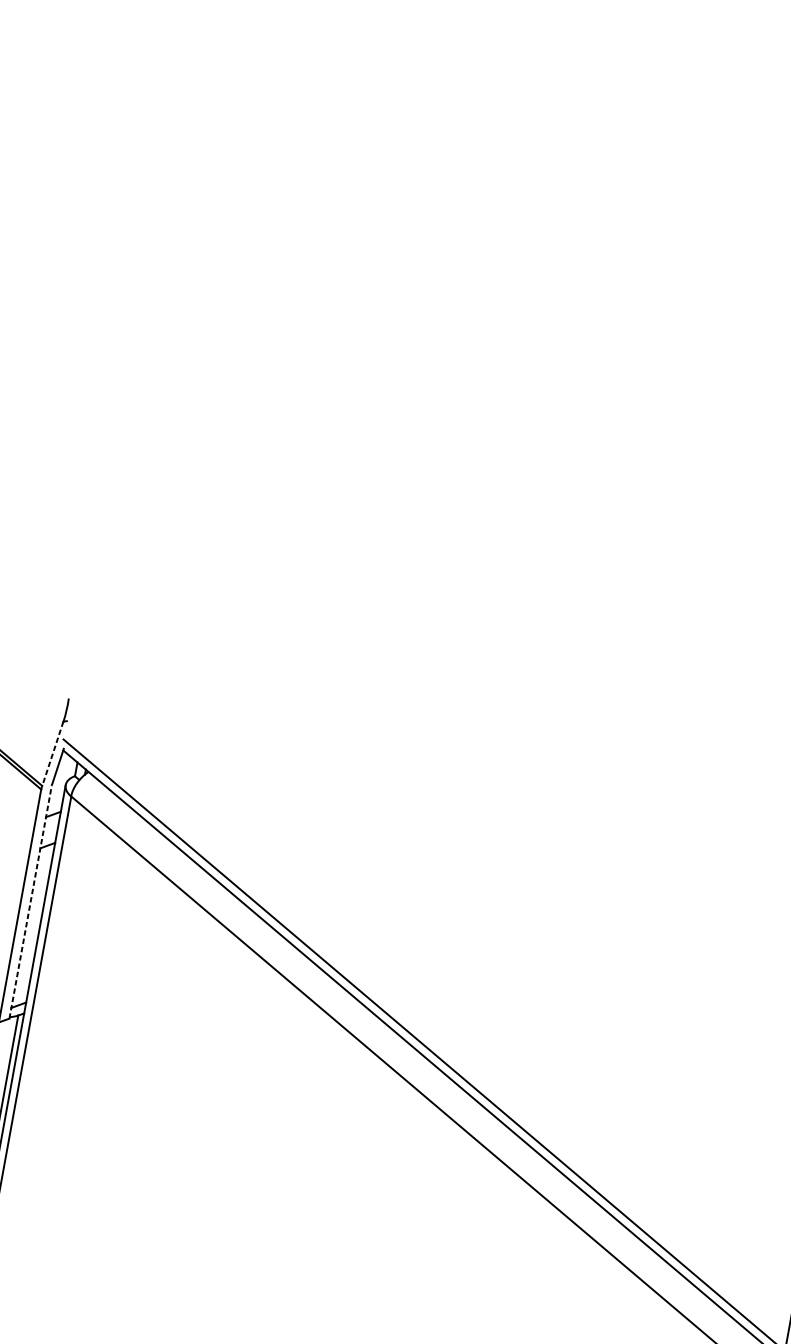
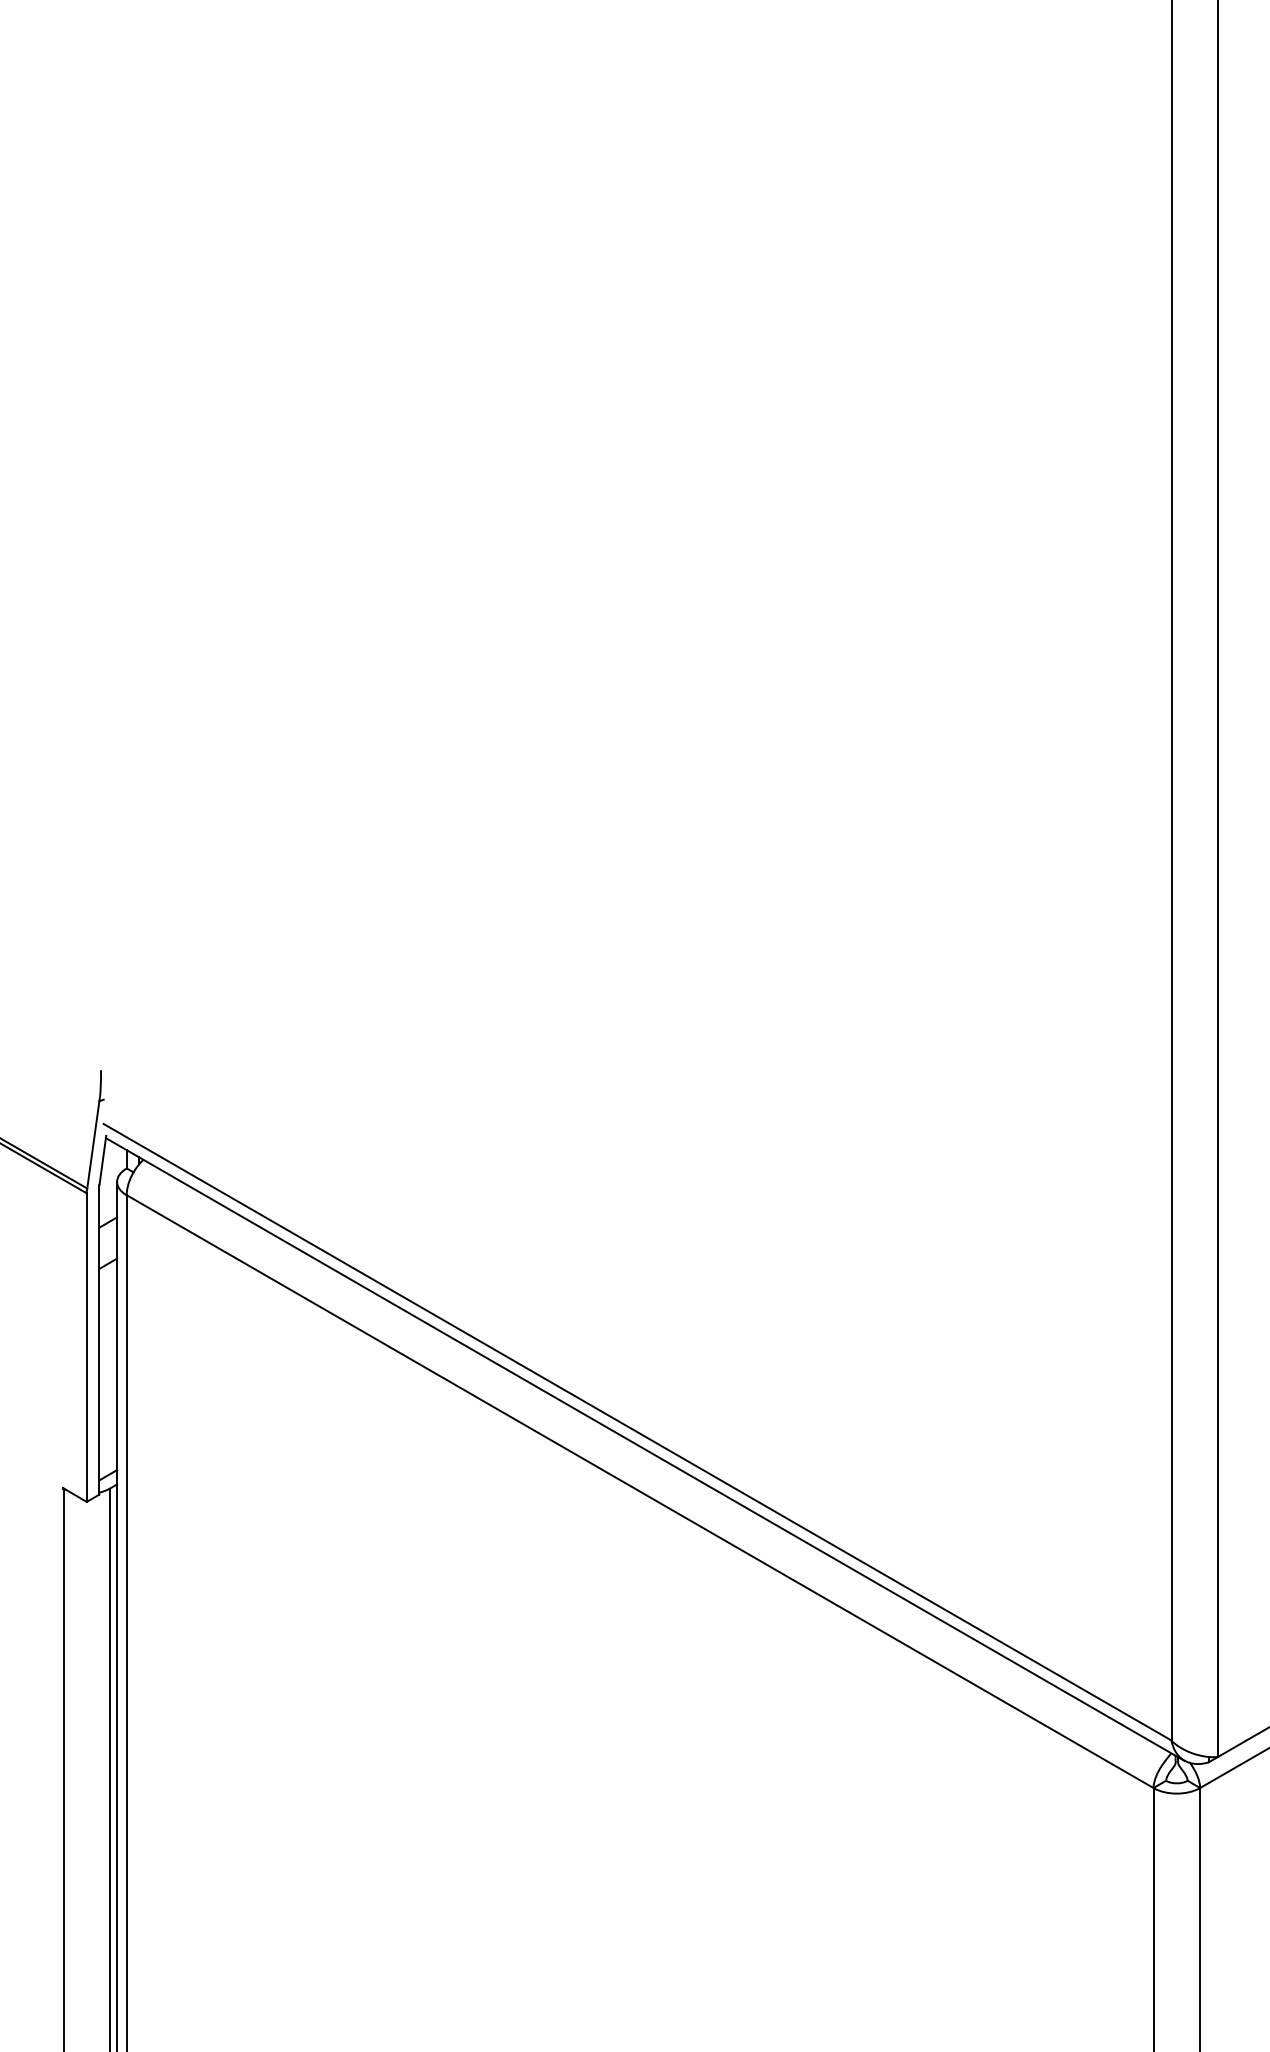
line: (52, 754) -> (93, 1145), dashed -> solid
line: (30, 901) -> (99, 1339), dashed -> solid

